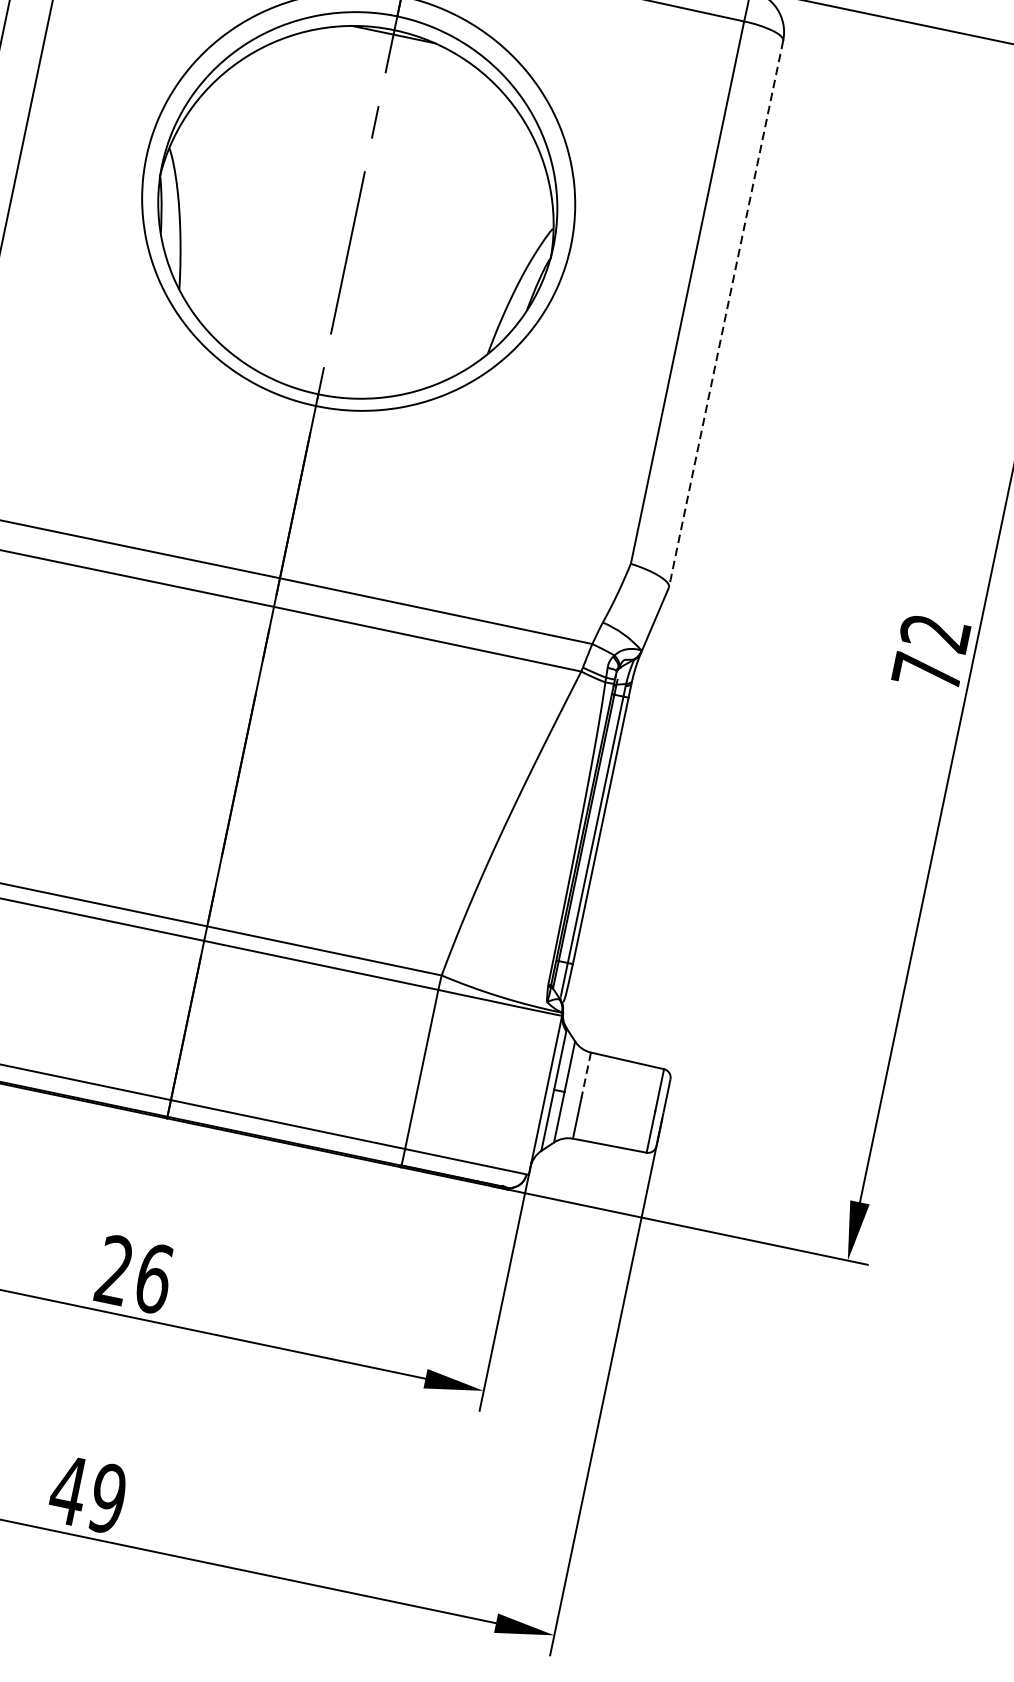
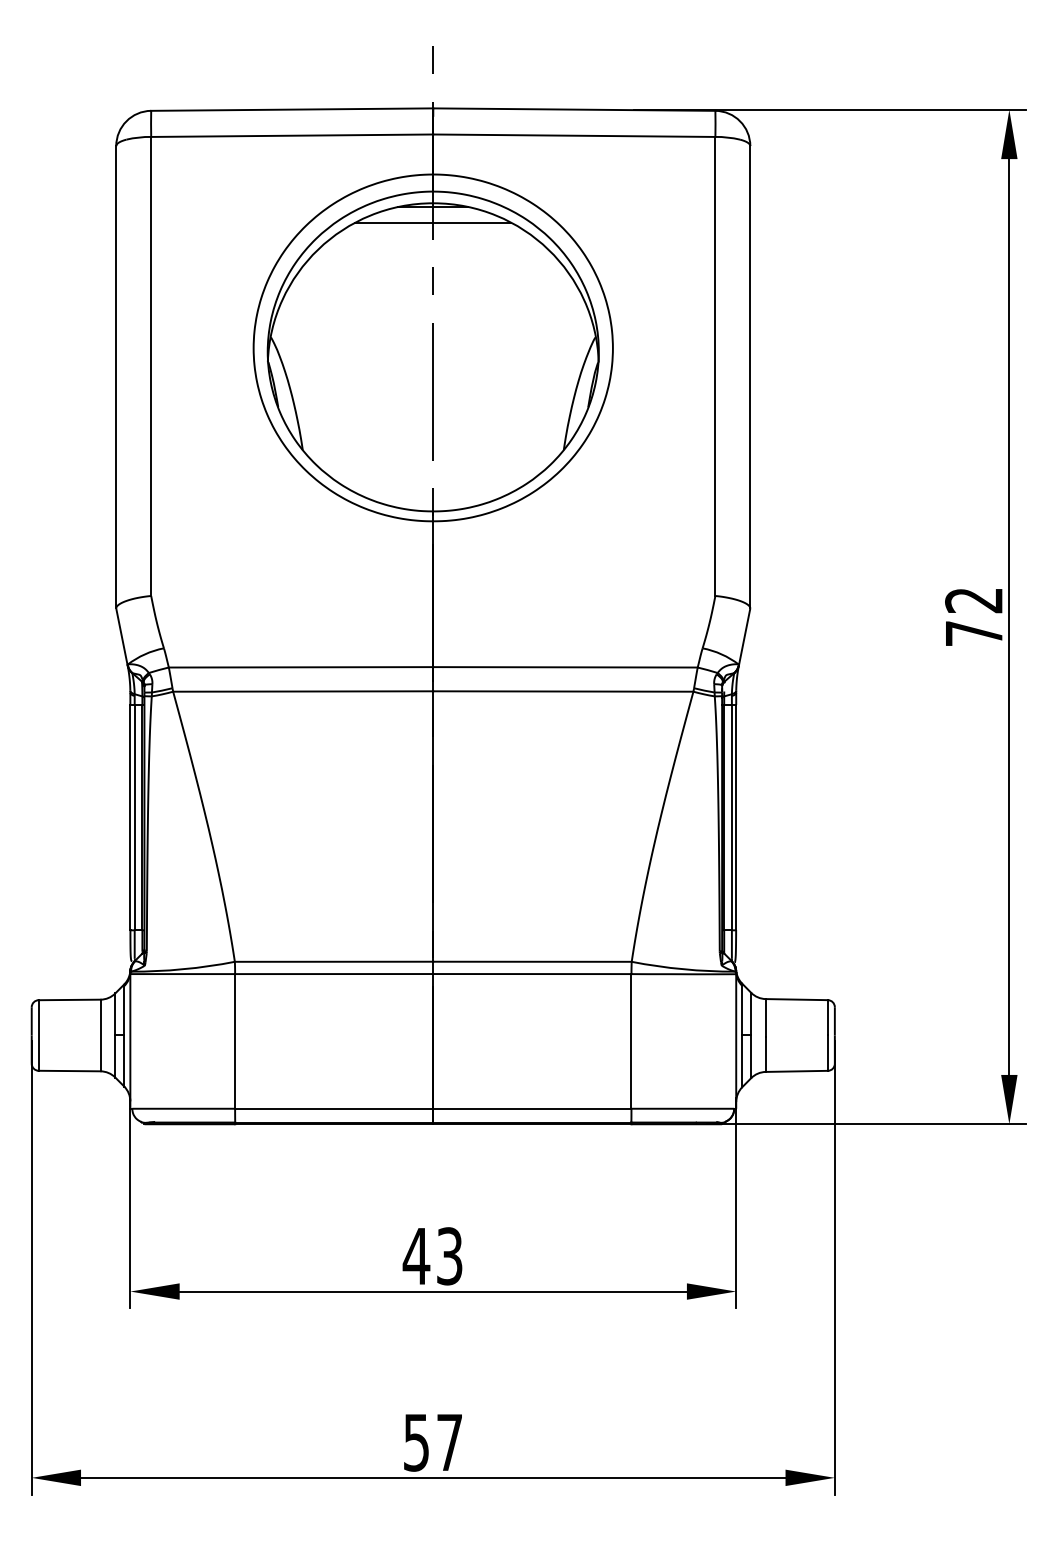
line: (389, 52) -> (433, 222), added
line: (726, 314) -> (750, 377), dashed -> solid
line: (585, 1075) -> (765, 1018), dashed -> solid
text: (133, 1274) -> (432, 1256), 26 -> 43
text: (87, 1494) -> (432, 1442), 49 -> 57

